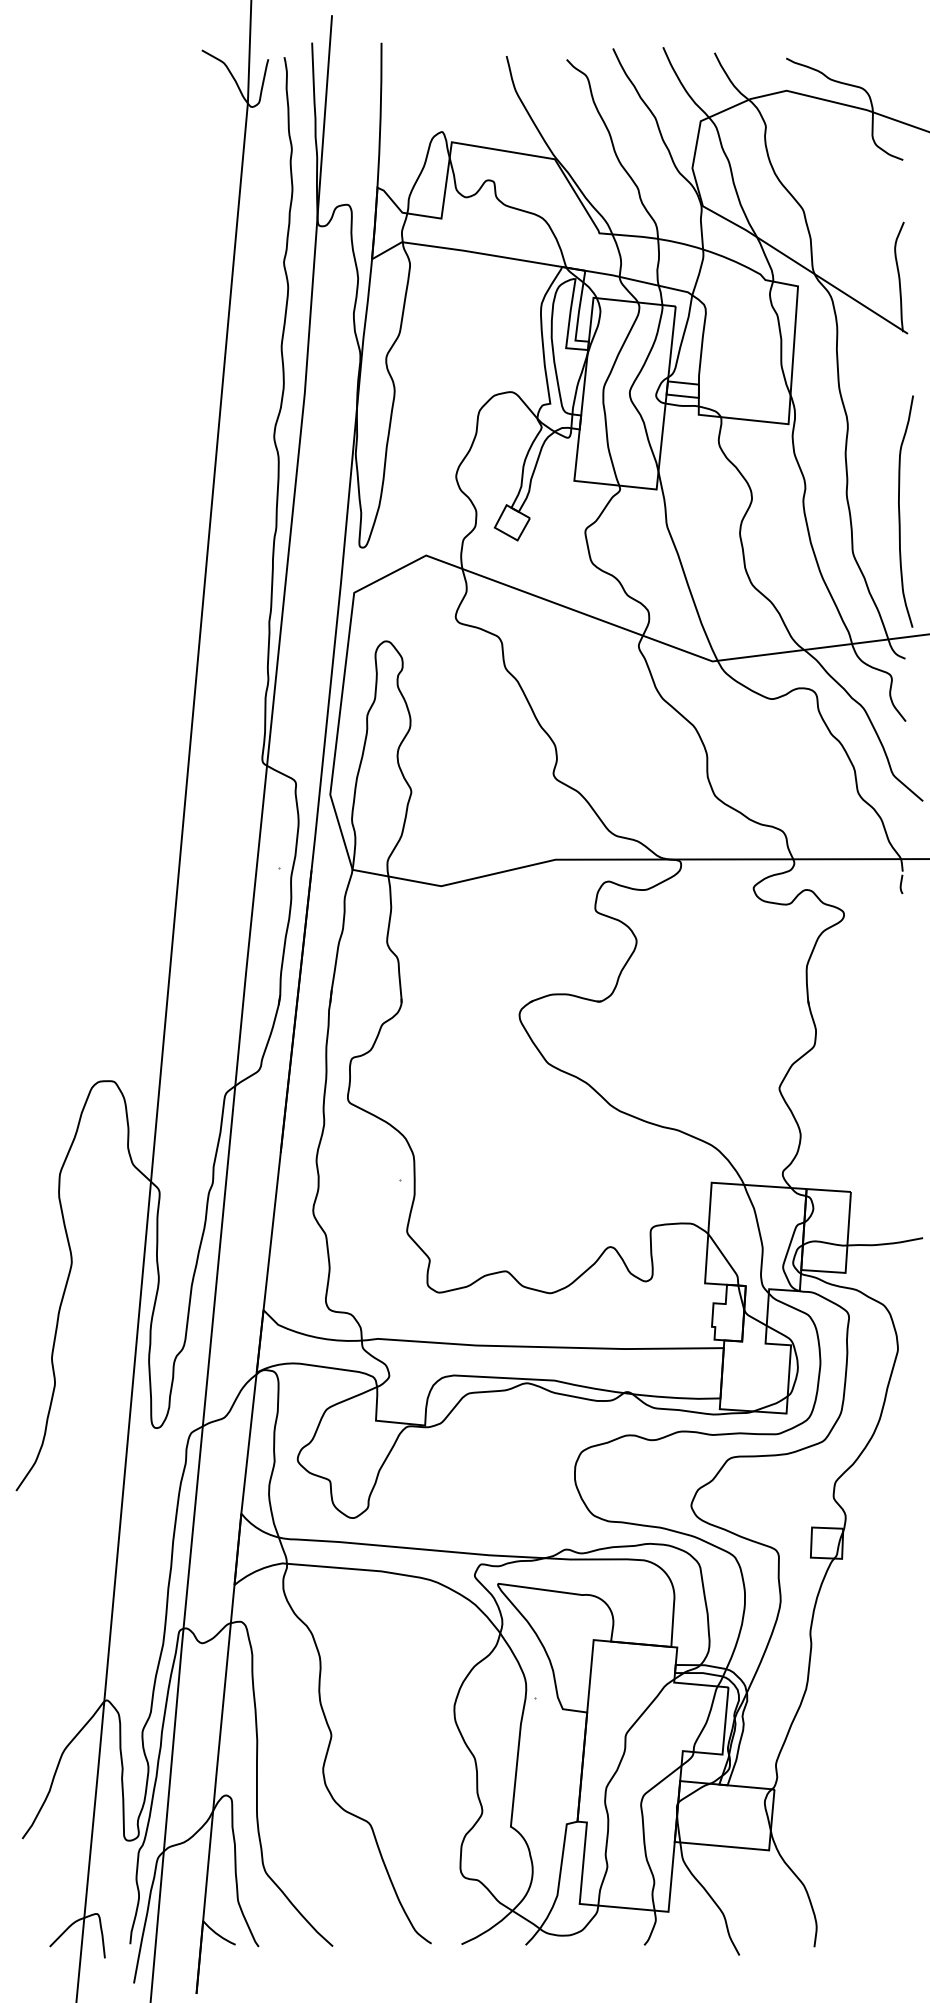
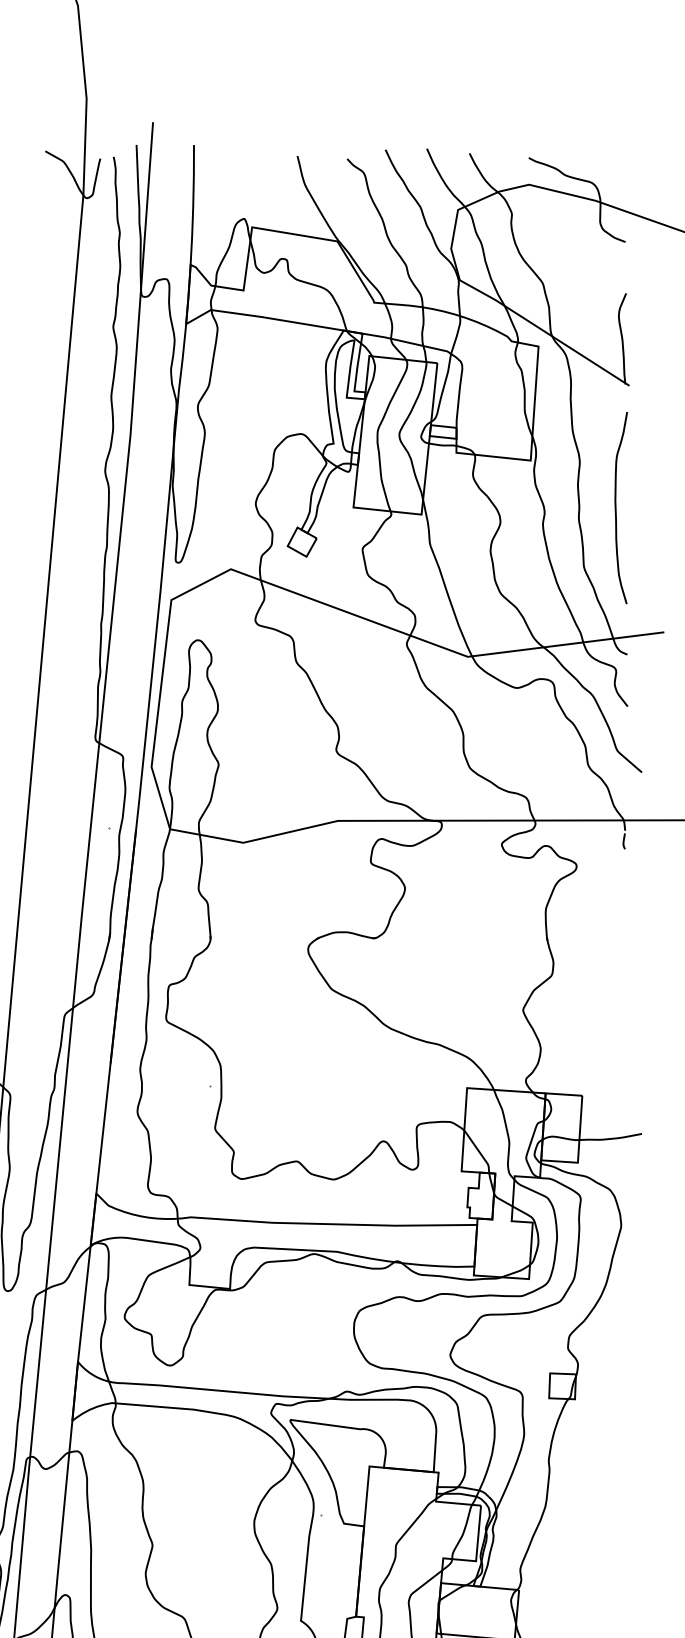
curve: (900, 511) -> (616, 507), moved

